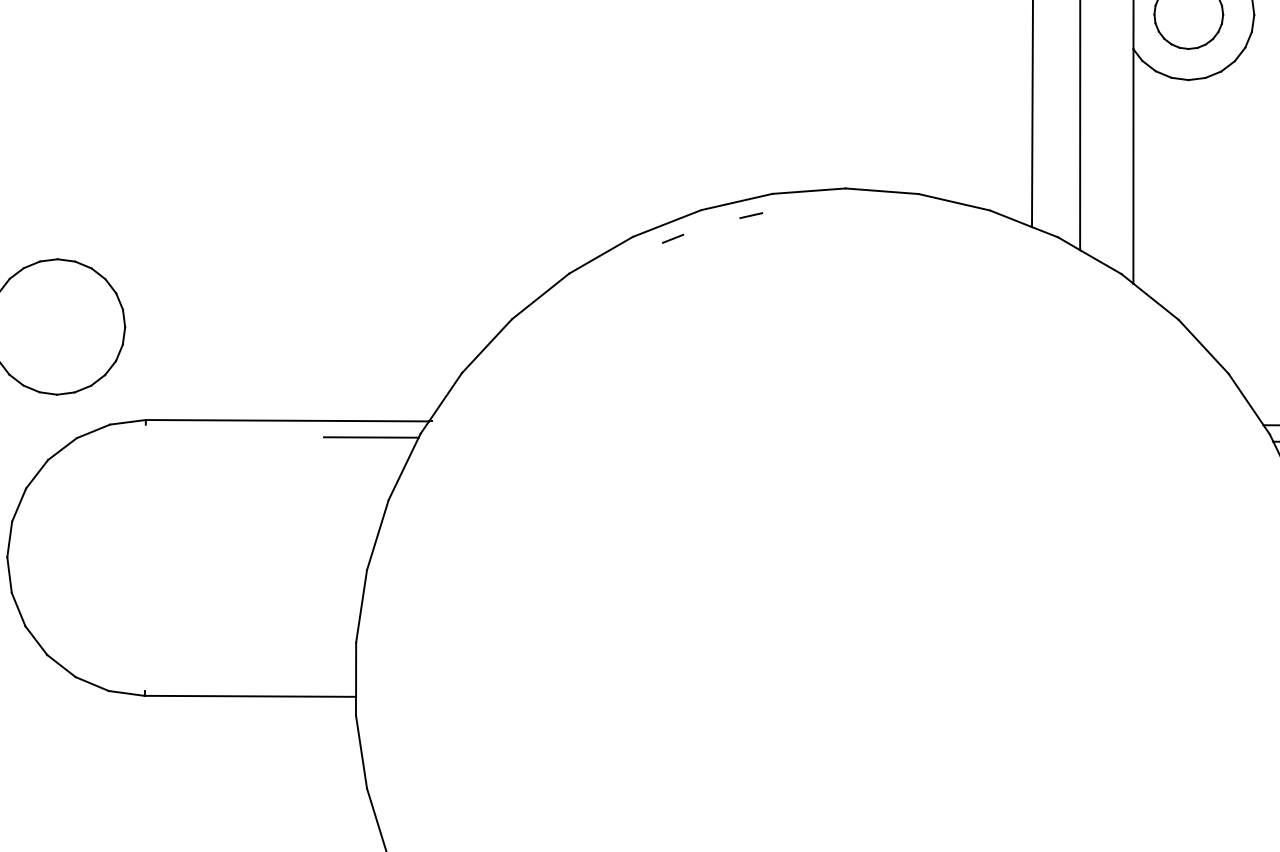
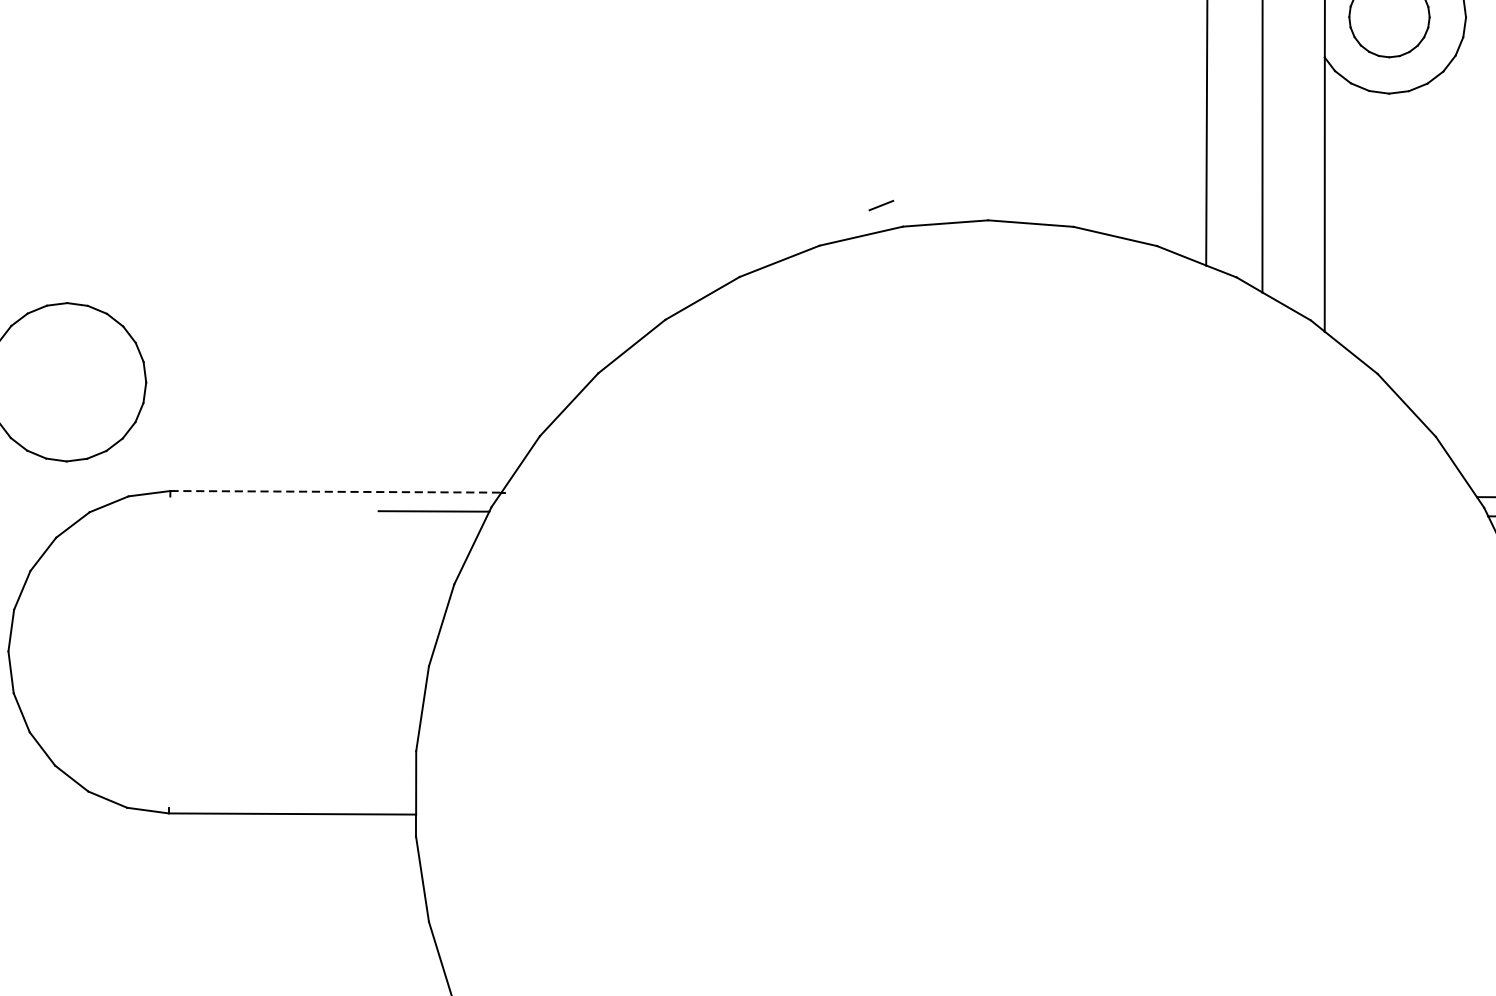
line: (751, 215) -> (878, 251), removed
line: (673, 238) -> (881, 205), moved
line: (287, 420) -> (335, 491), solid -> dashed

